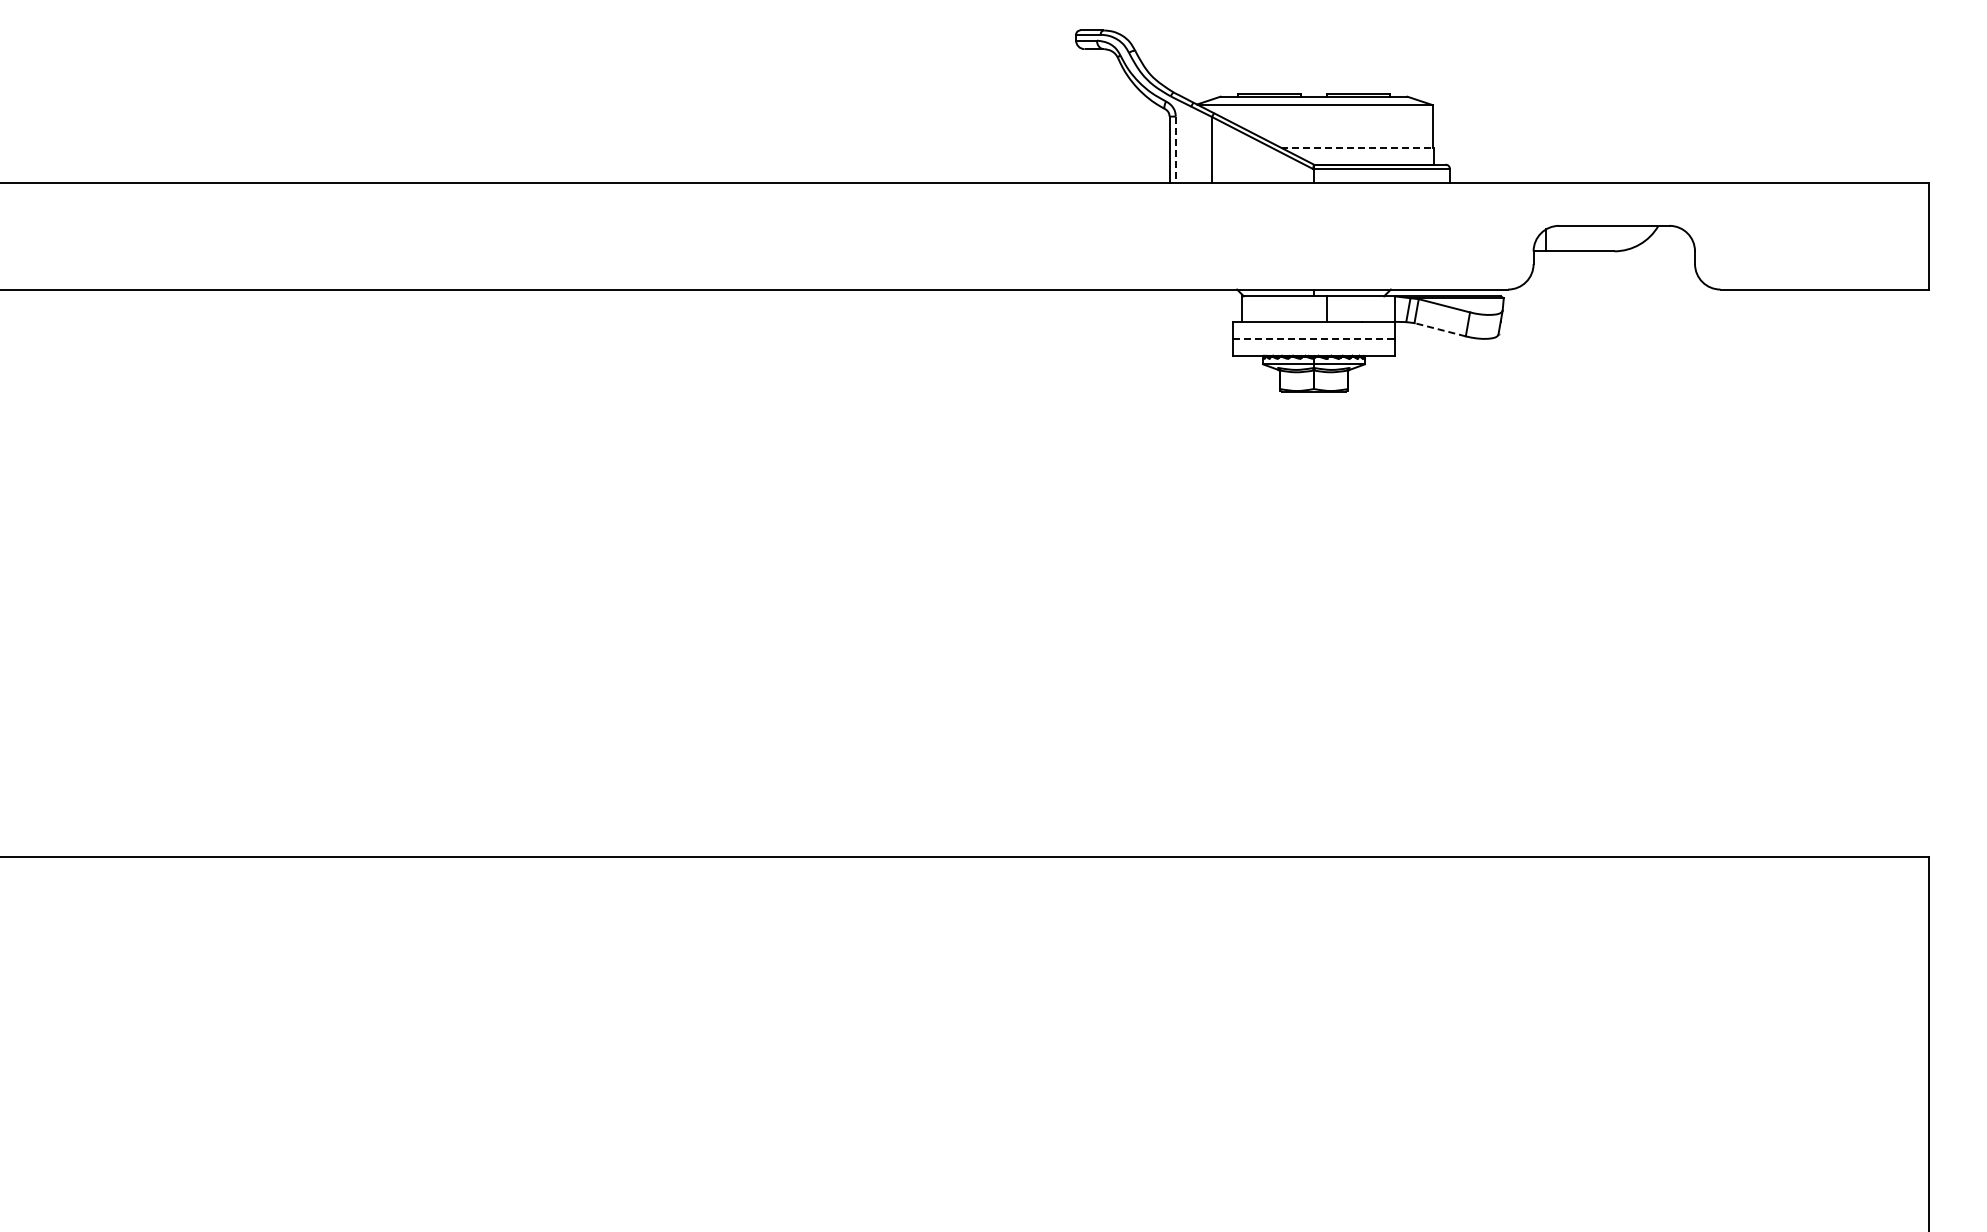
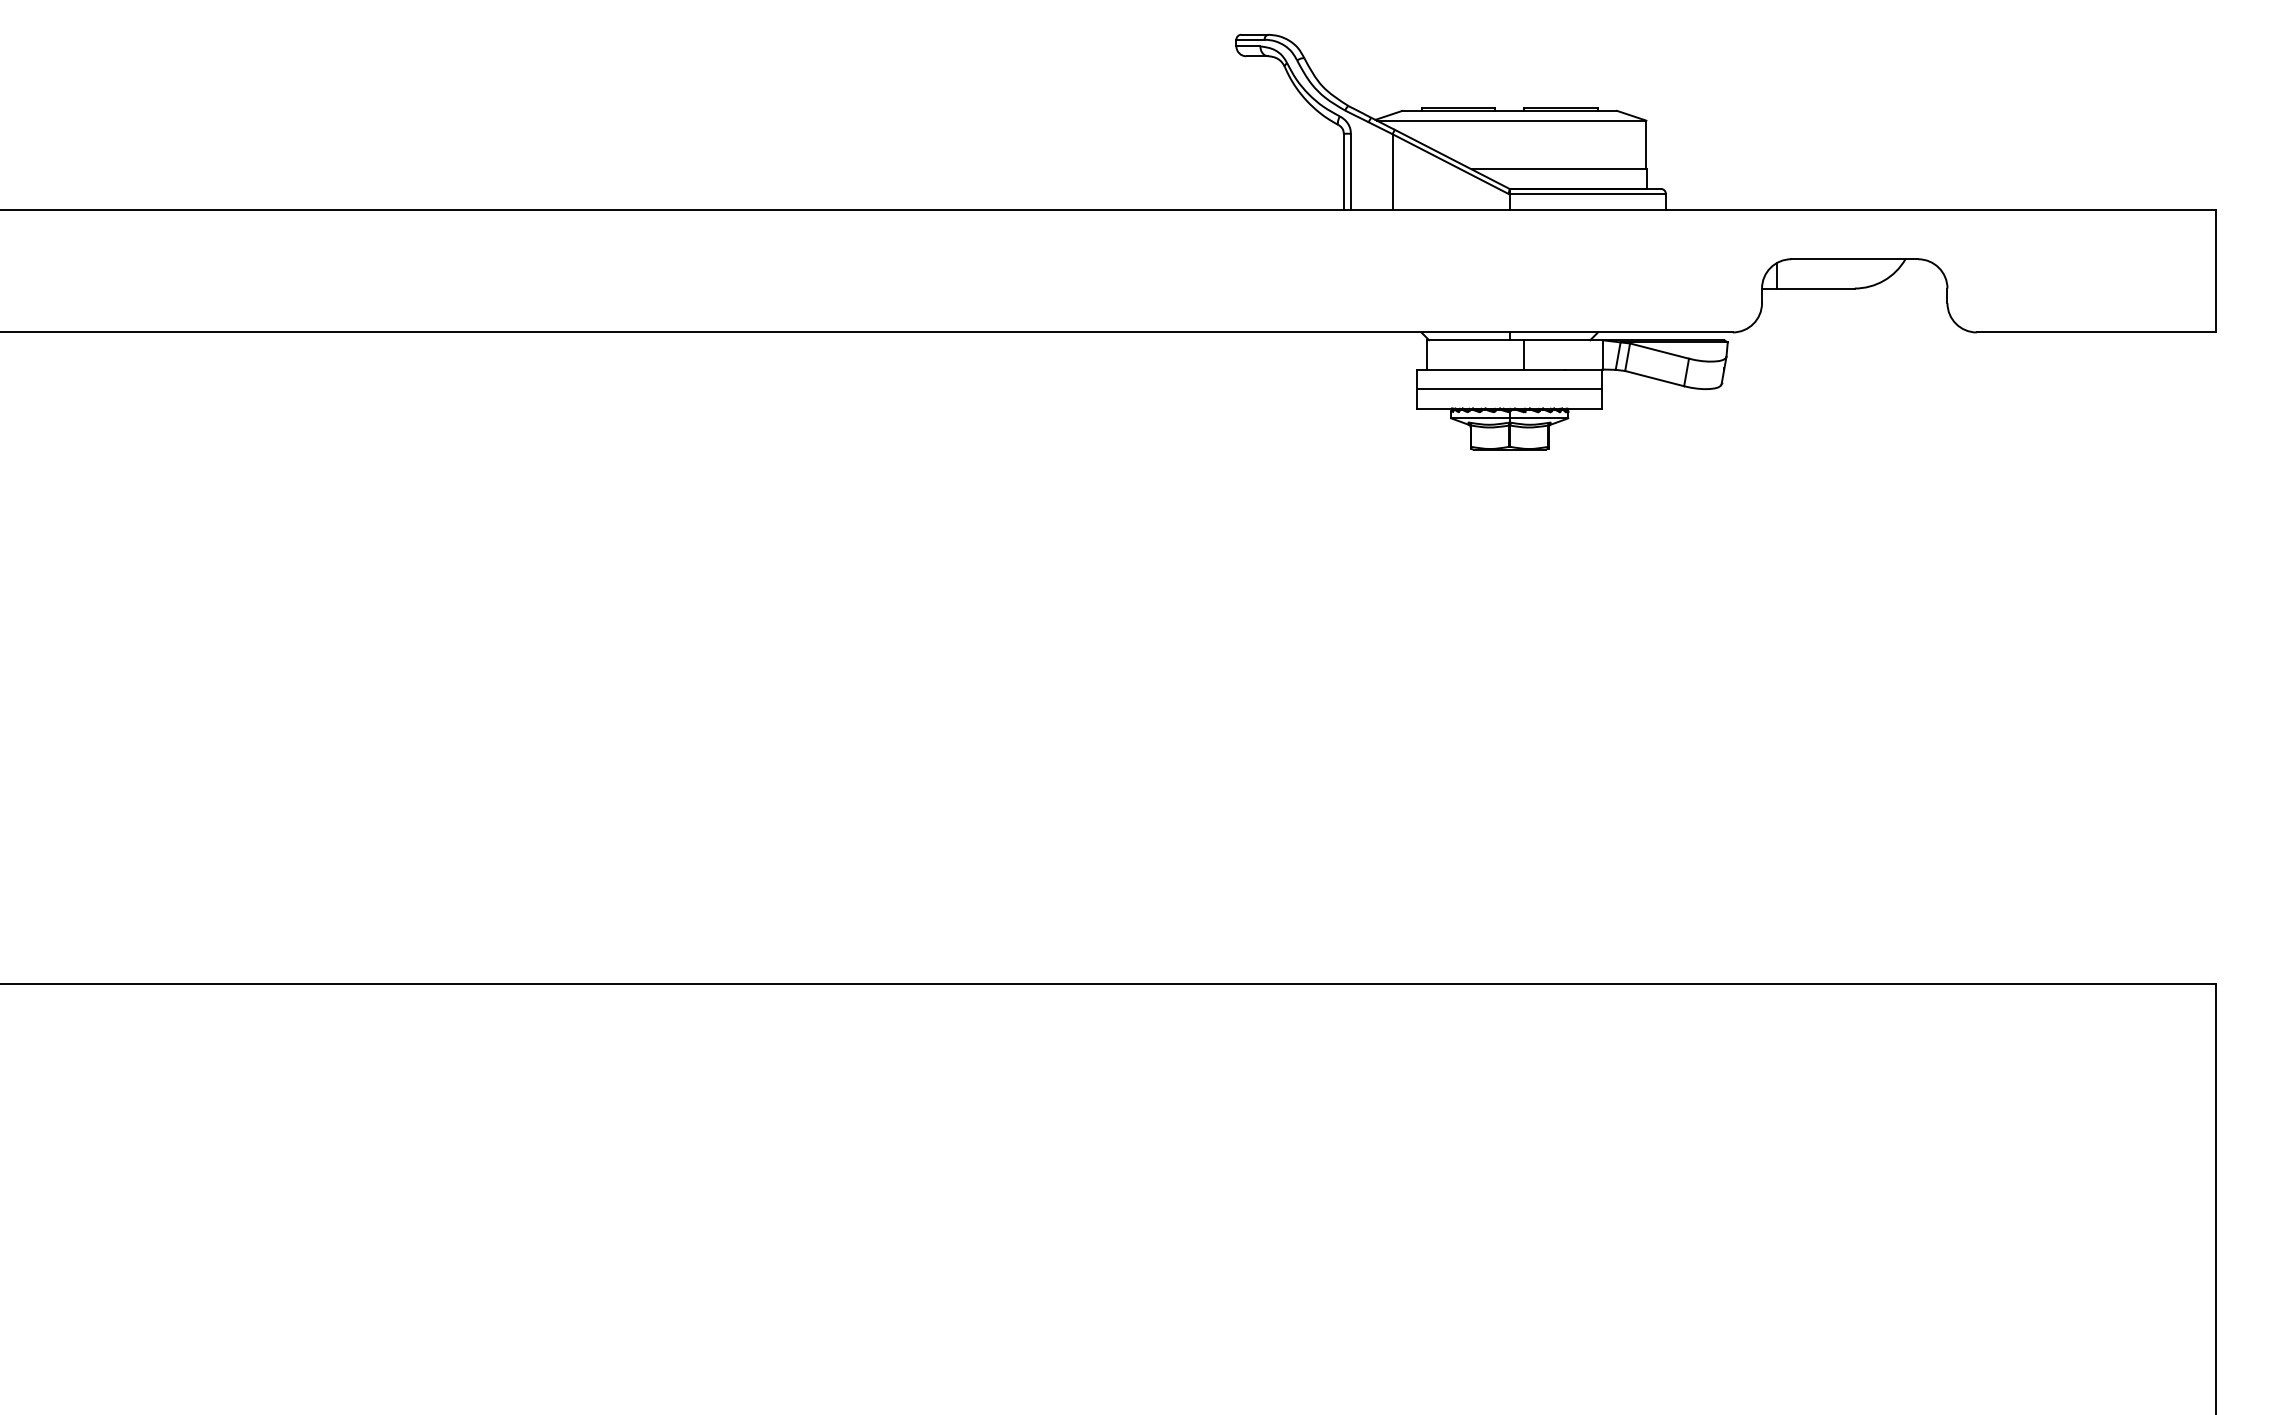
line: (1357, 147) -> (1559, 169), dashed -> solid
line: (1175, 150) -> (1350, 172), dashed -> solid
line: (1439, 329) -> (1653, 378), dashed -> solid
line: (1314, 338) -> (1510, 388), dashed -> solid

